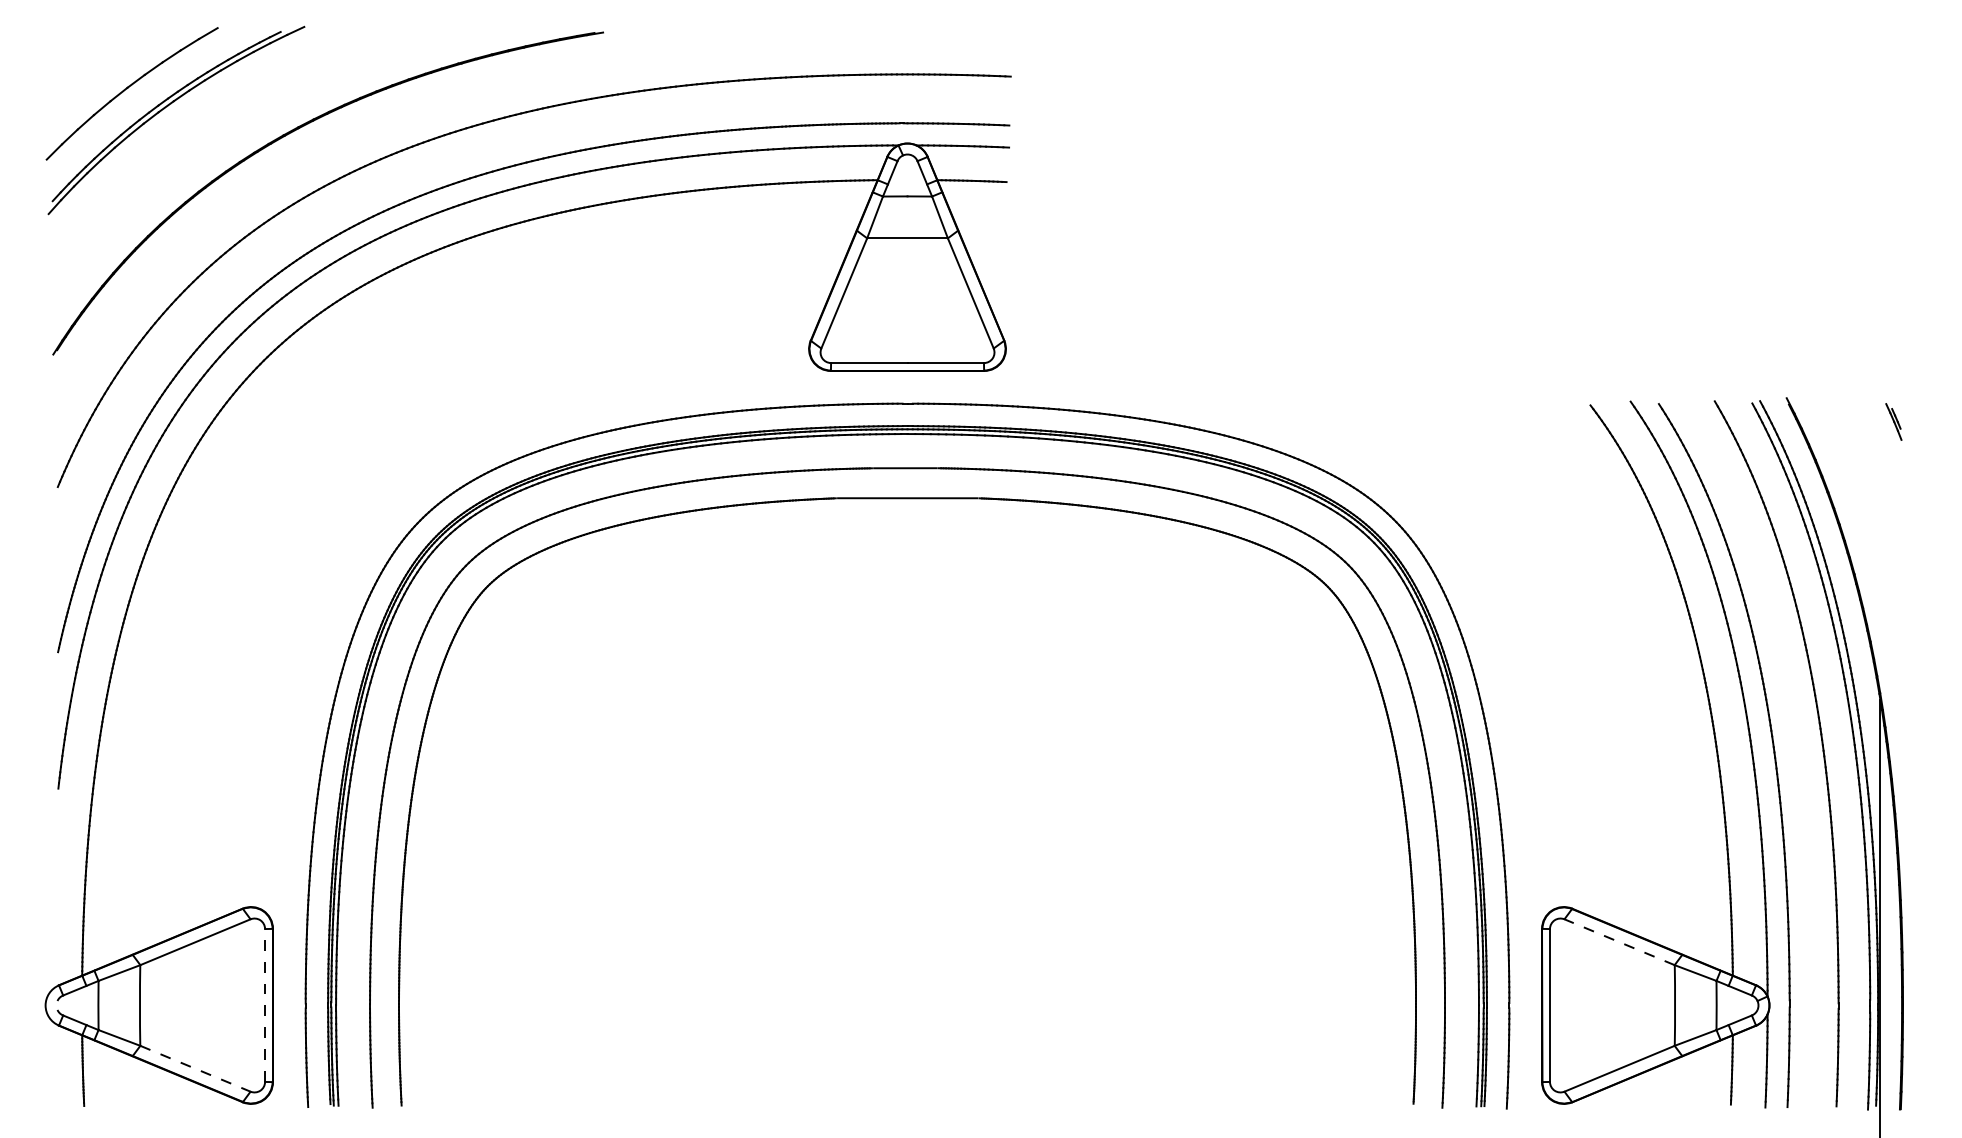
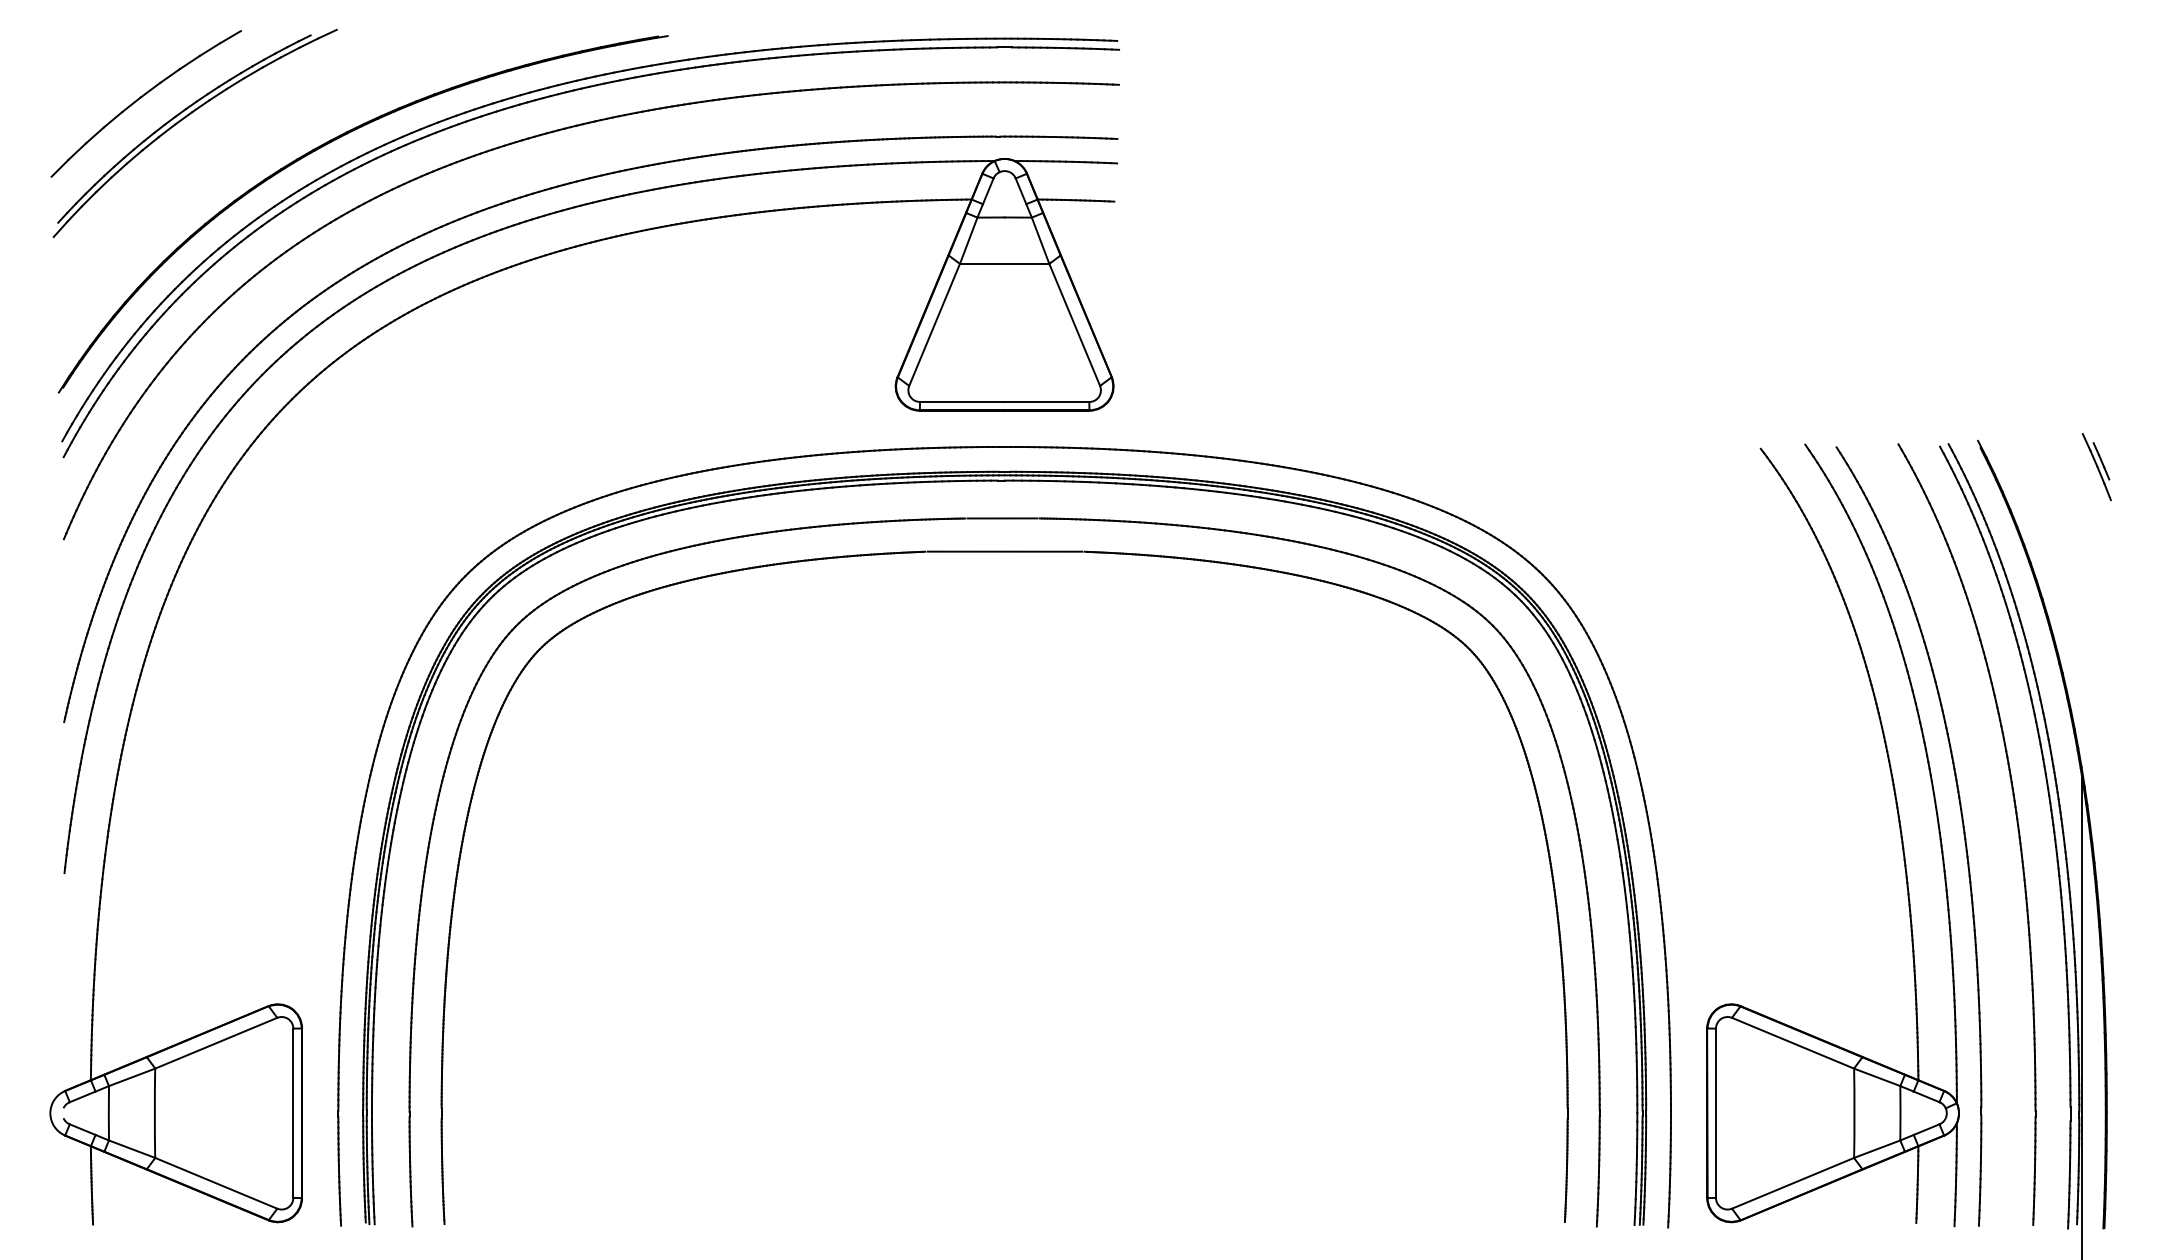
part: (500, 87) -> (554, 96), added
part: (1893, 422) -> (2096, 467), size x1.67
line: (1619, 942) -> (1792, 1043), dashed -> solid
line: (265, 1005) -> (293, 1113), dashed -> solid
line: (195, 1068) -> (216, 1183), dashed -> solid

